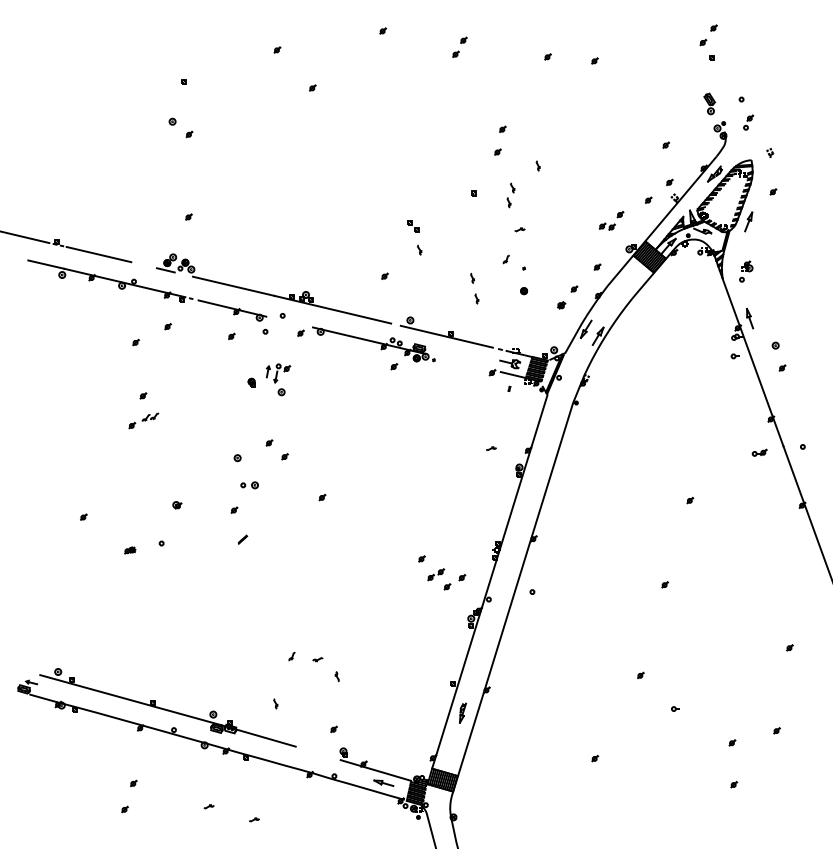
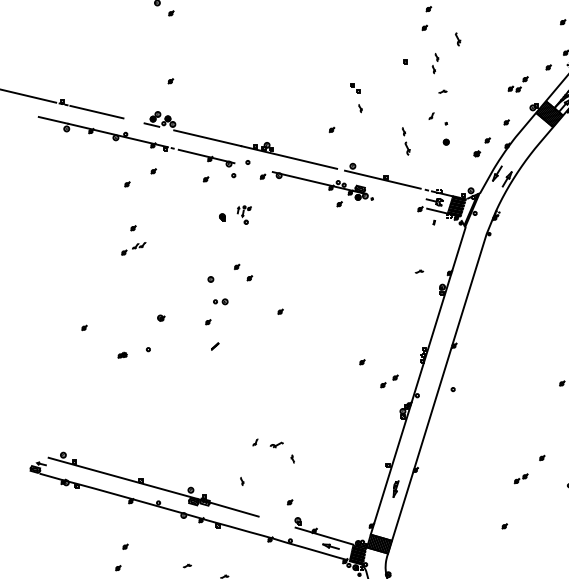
part: (537, 165) -> (457, 38), size x1.6
part: (476, 298) -> (407, 148), size x1.6
part: (278, 379) -> (244, 214), size x0.7
part: (436, 574) -> (521, 478), moved
part: (317, 659) -> (276, 444), size x1.6

